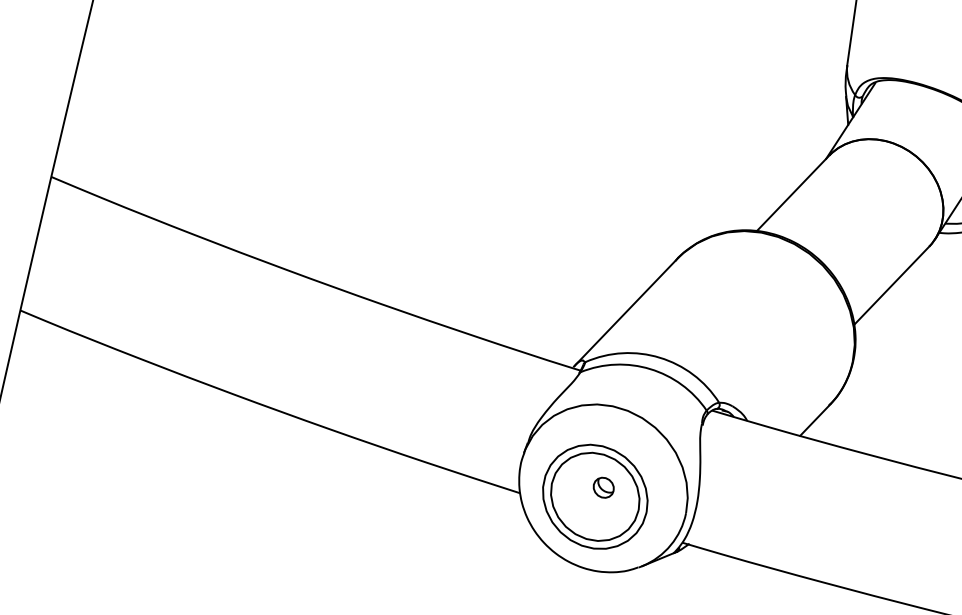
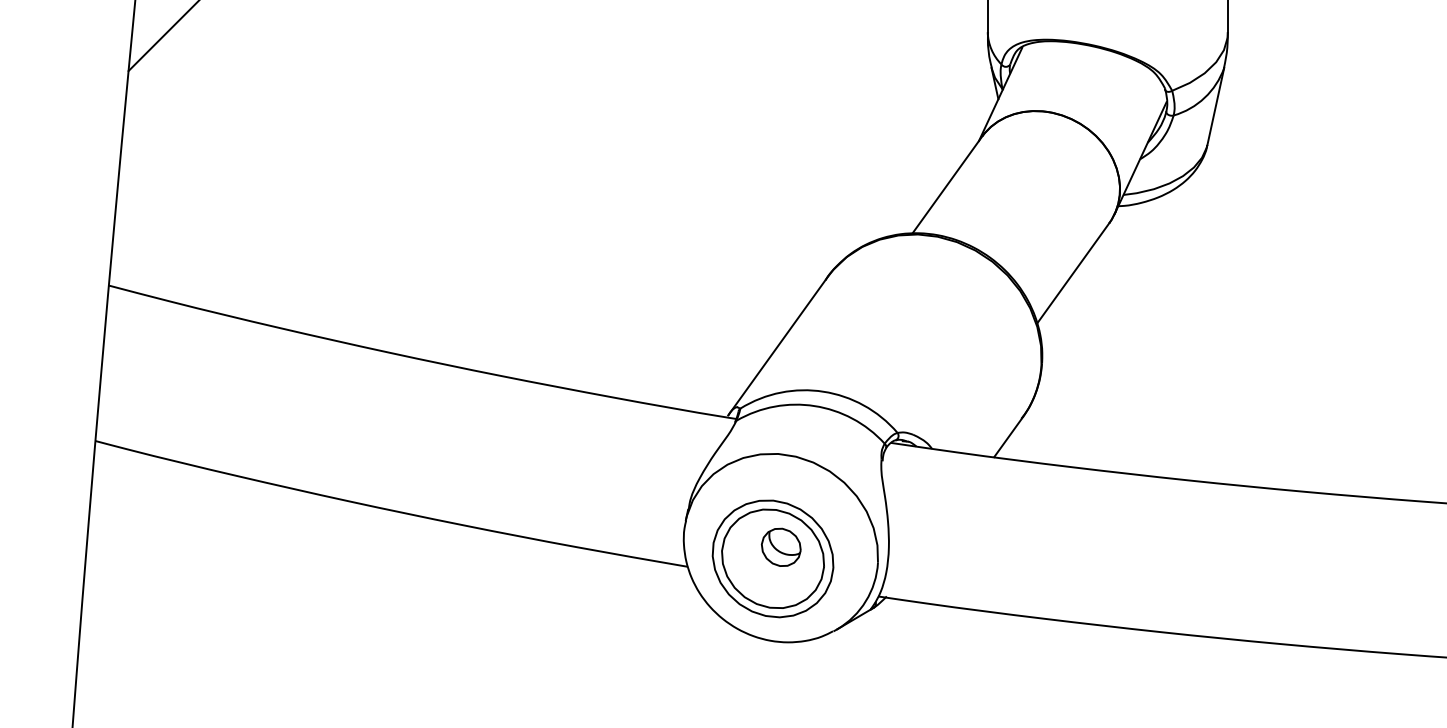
part: (603, 487) -> (780, 546), size x1.67

